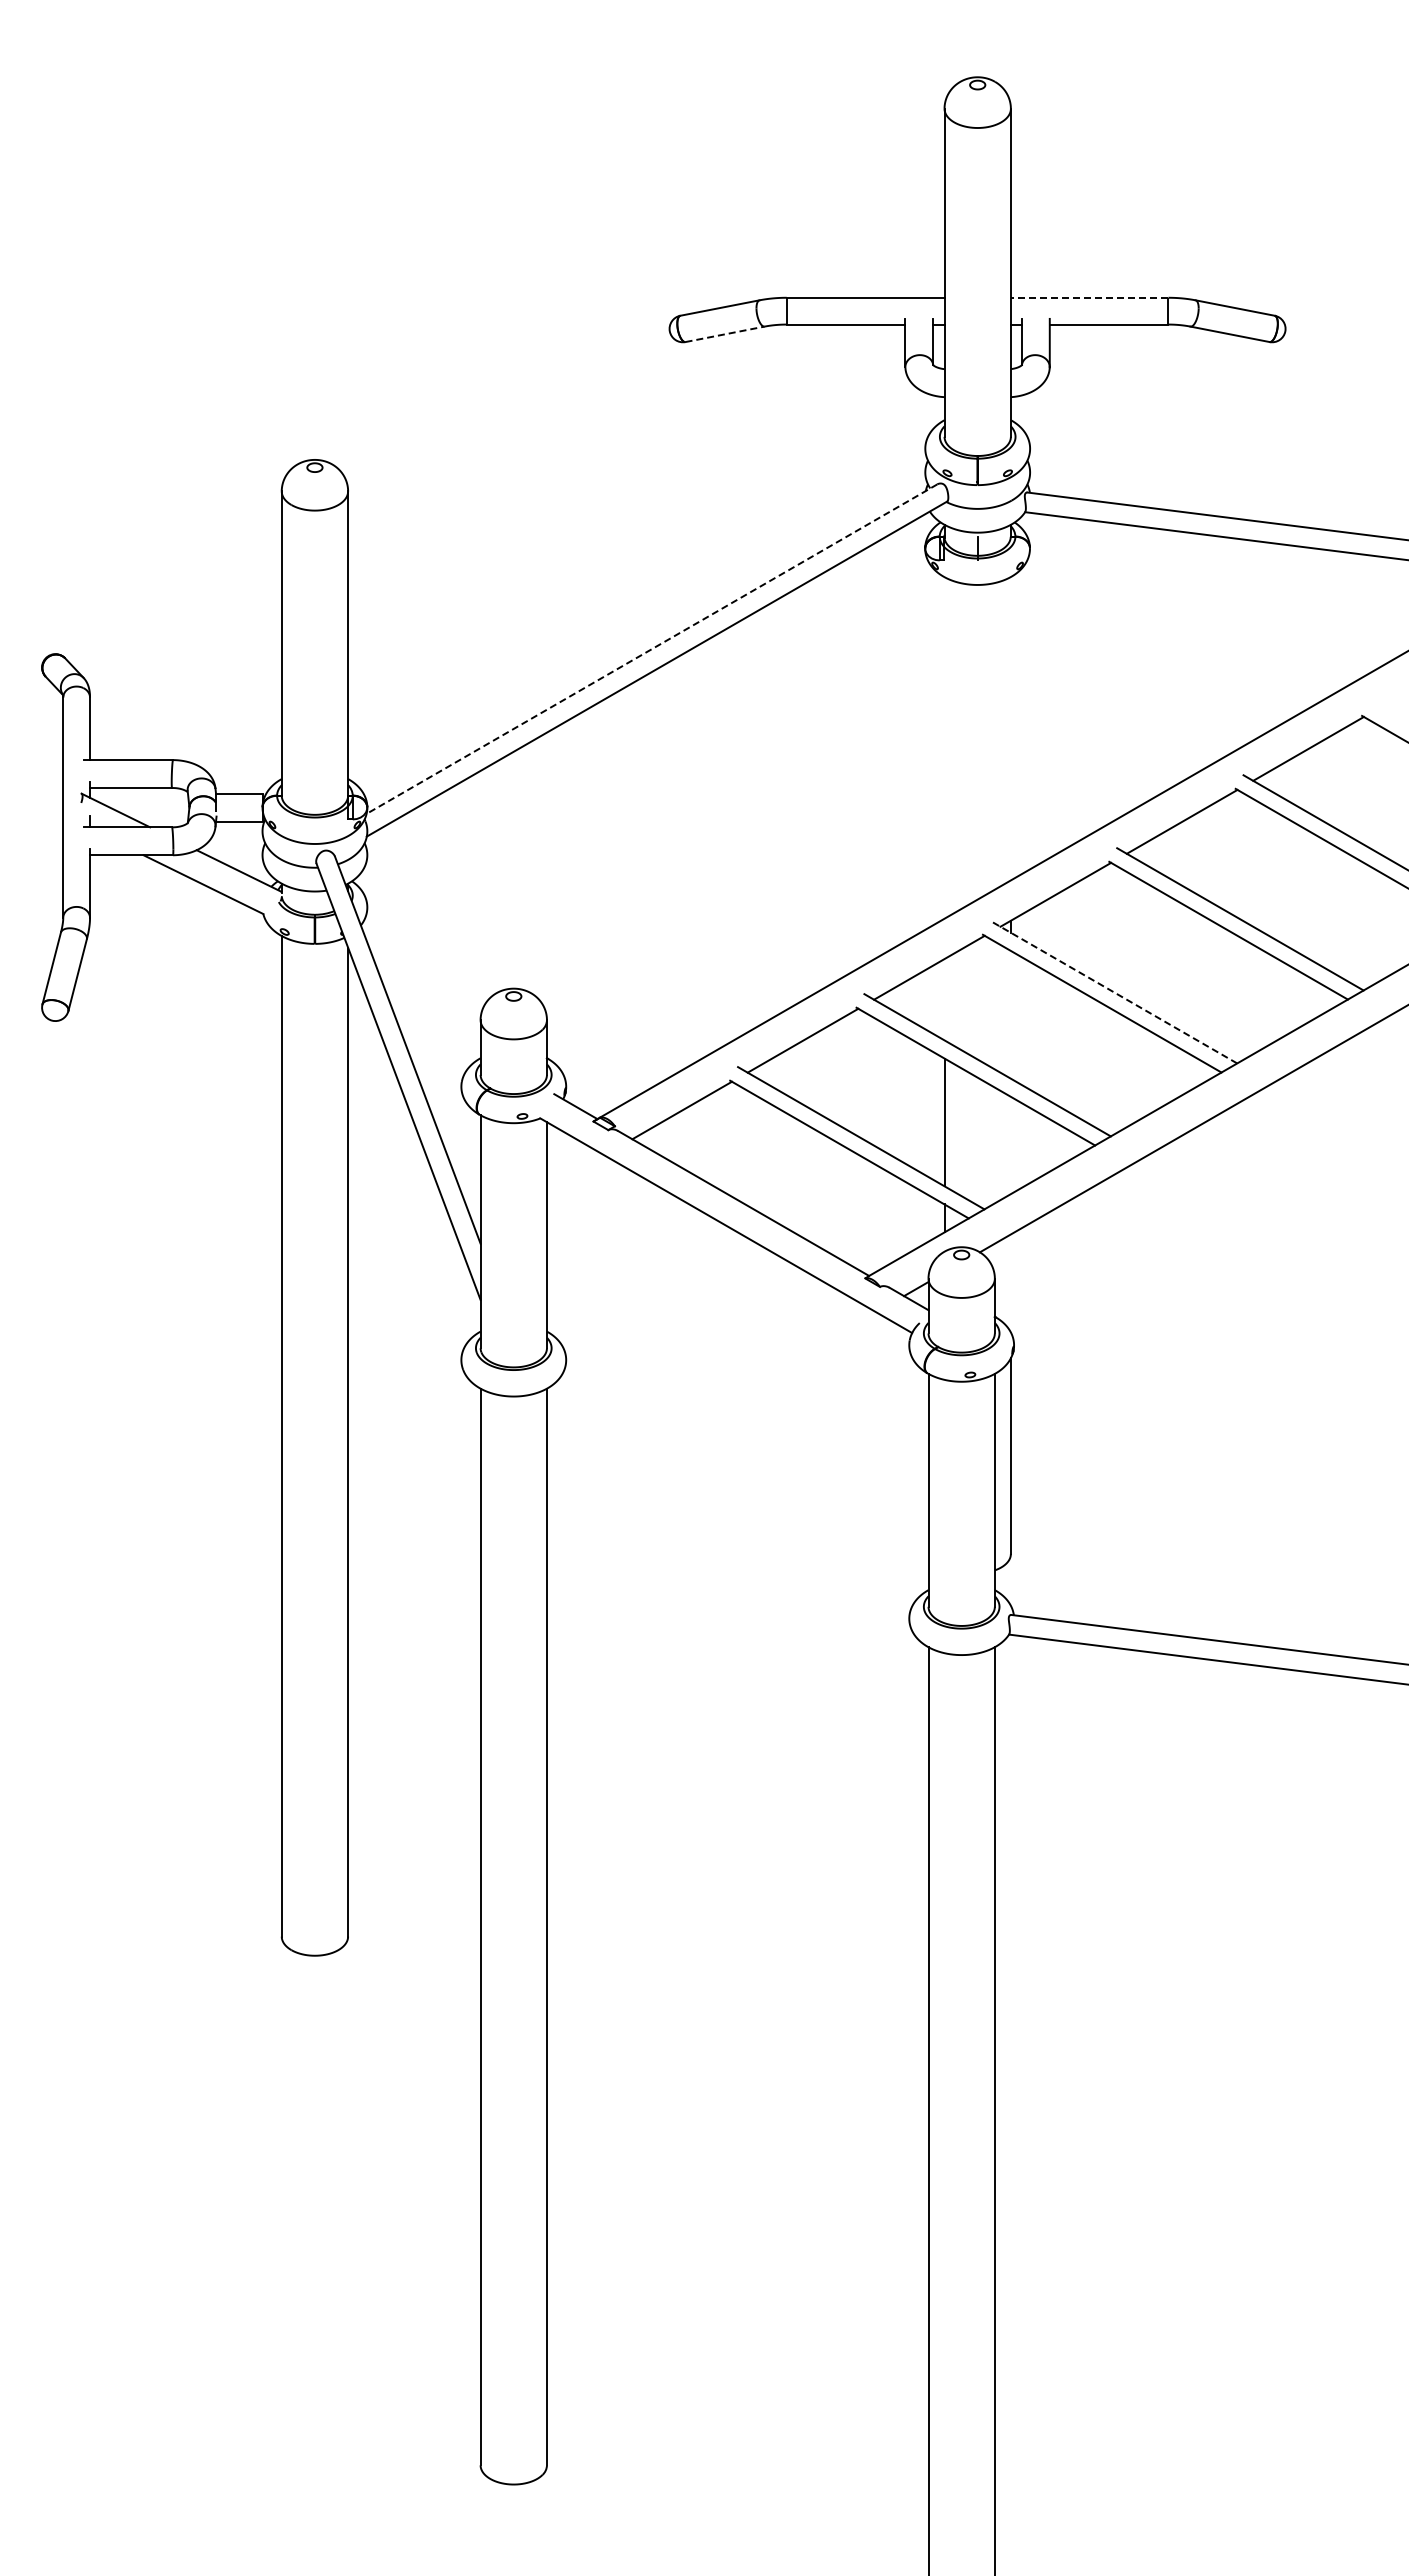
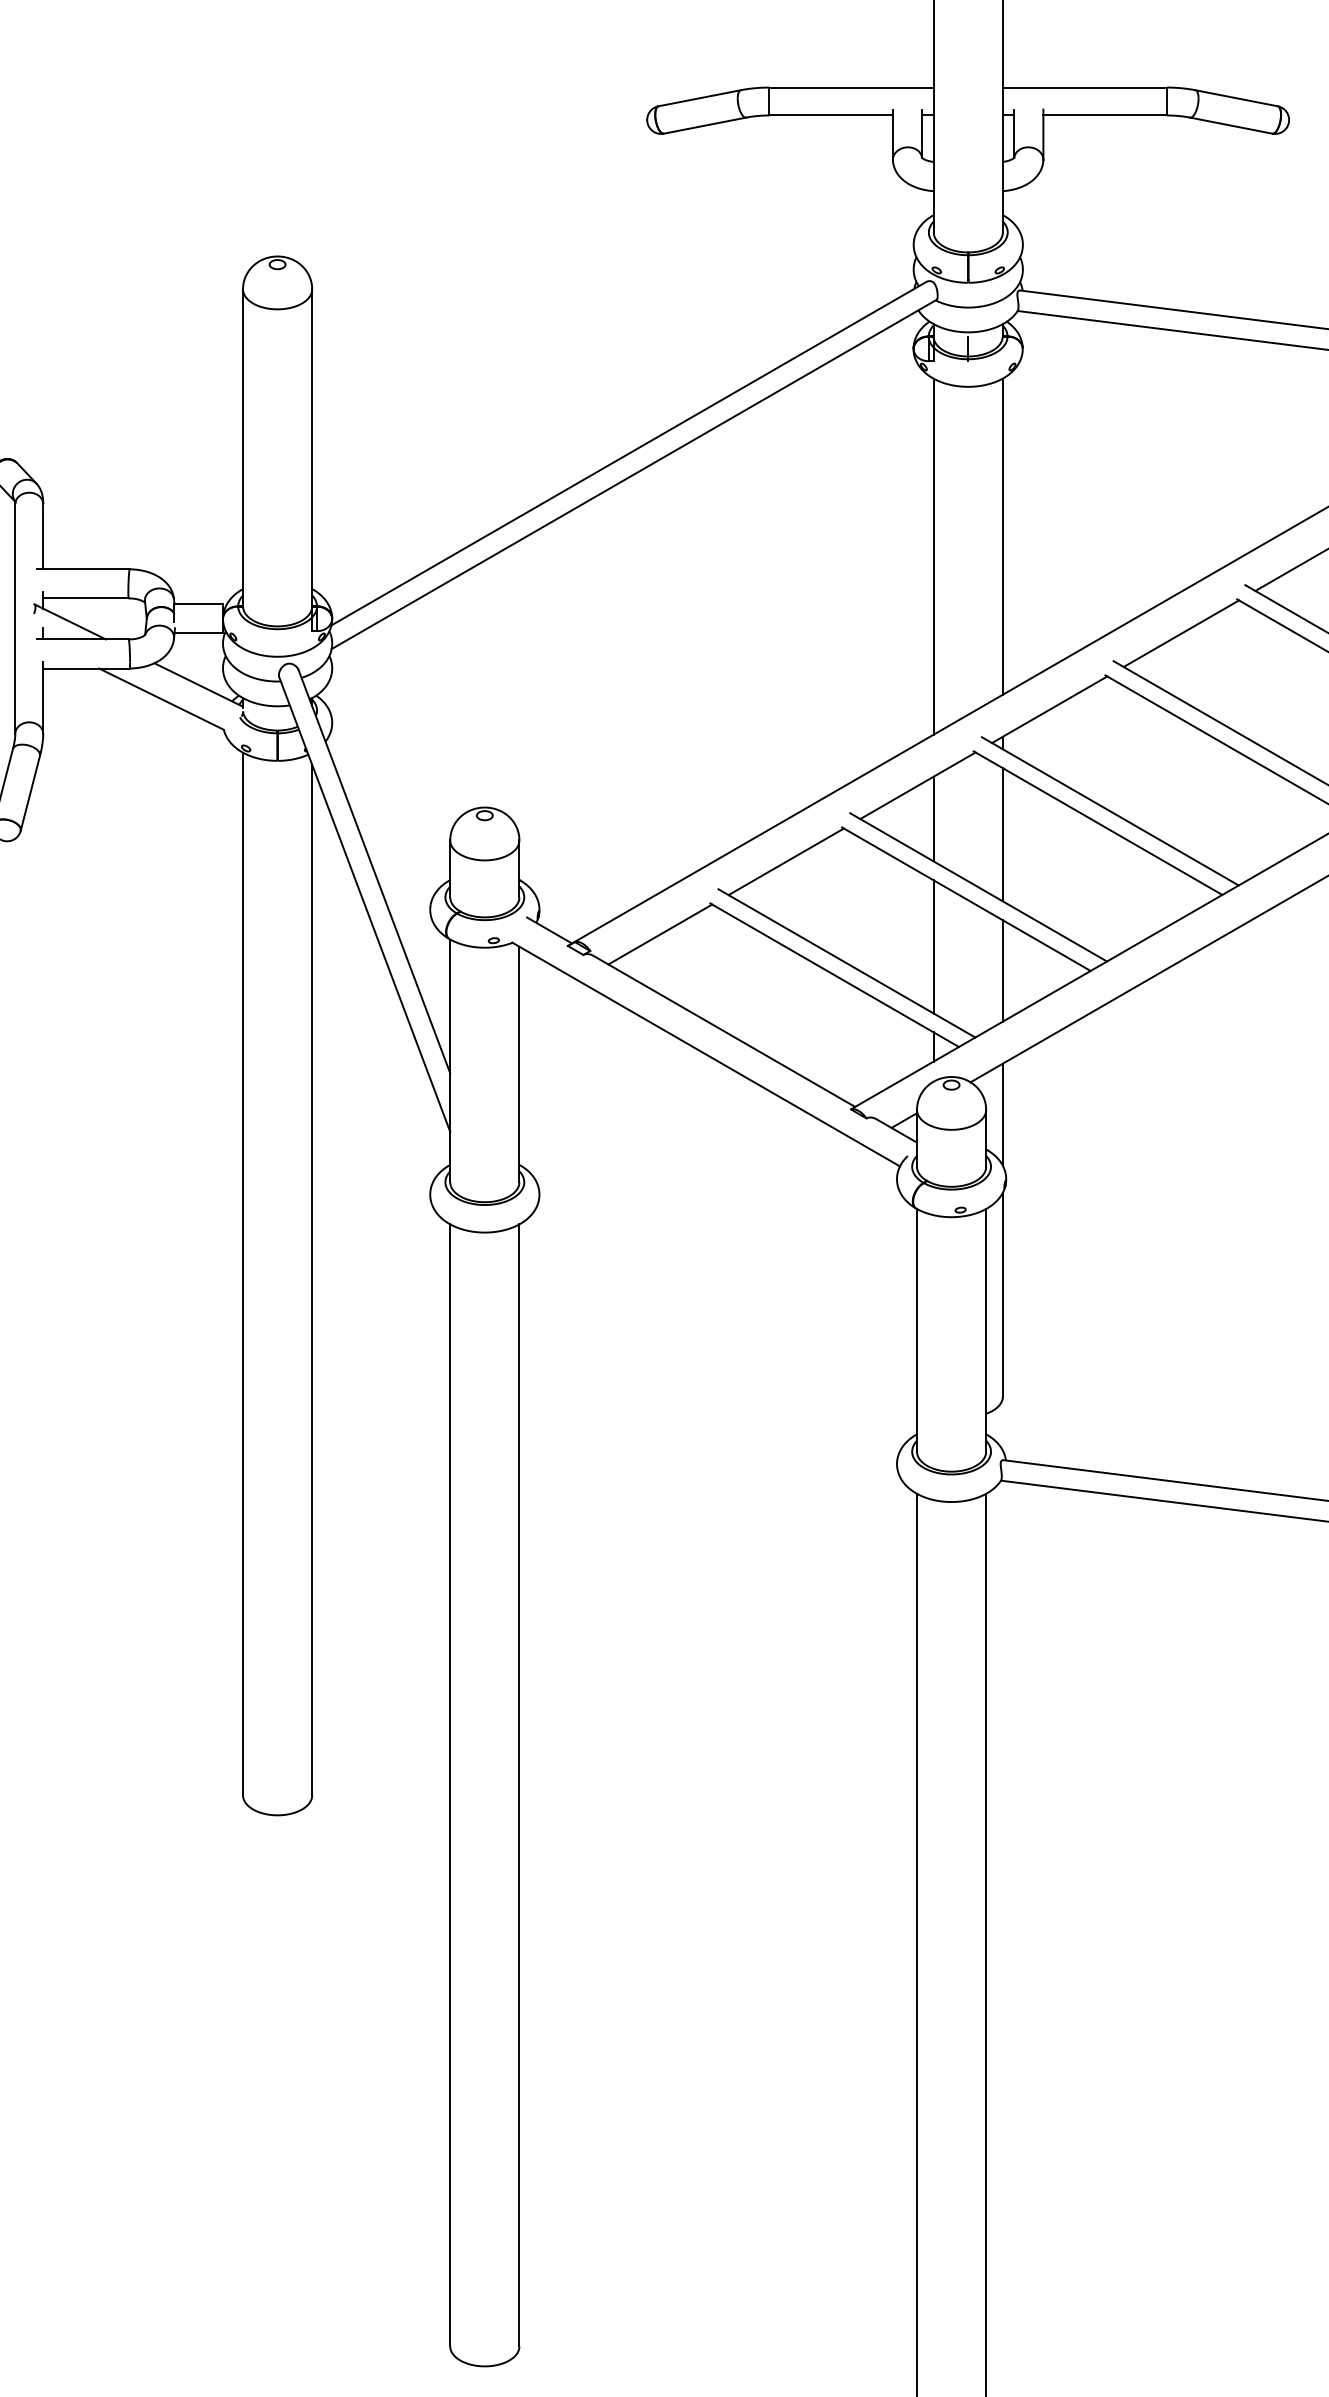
line: (1089, 297) -> (1084, 87), dashed -> solid
line: (725, 334) -> (705, 125), dashed -> solid
line: (651, 649) -> (628, 454), dashed -> solid
line: (1010, 728) -> (1002, 536), added
line: (944, 747) -> (933, 556), added
line: (1113, 992) -> (1109, 811), dashed -> solid
line: (944, 999) -> (933, 818), added
line: (1010, 1014) -> (1002, 834), added
line: (1010, 1145) -> (1002, 970), added
line: (1010, 1283) -> (1002, 1114), added

